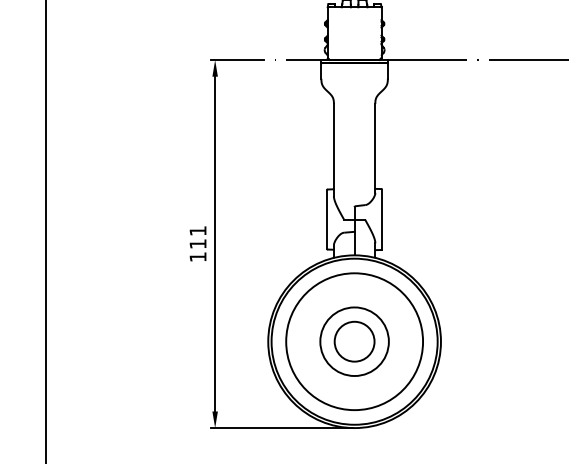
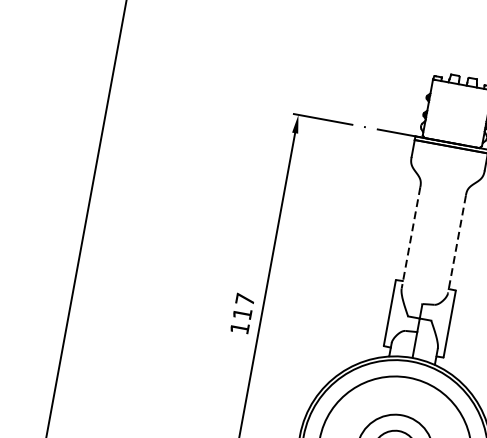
line: (375, 148) -> (457, 244), solid -> dashed
line: (333, 150) -> (410, 238), solid -> dashed
text: (197, 230) -> (244, 298), 111 -> 117

